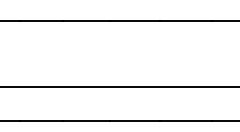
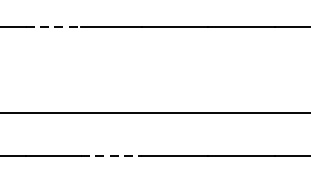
line: (41, 20) -> (53, 26), solid -> dashed
line: (86, 120) -> (112, 156), solid -> dashed

